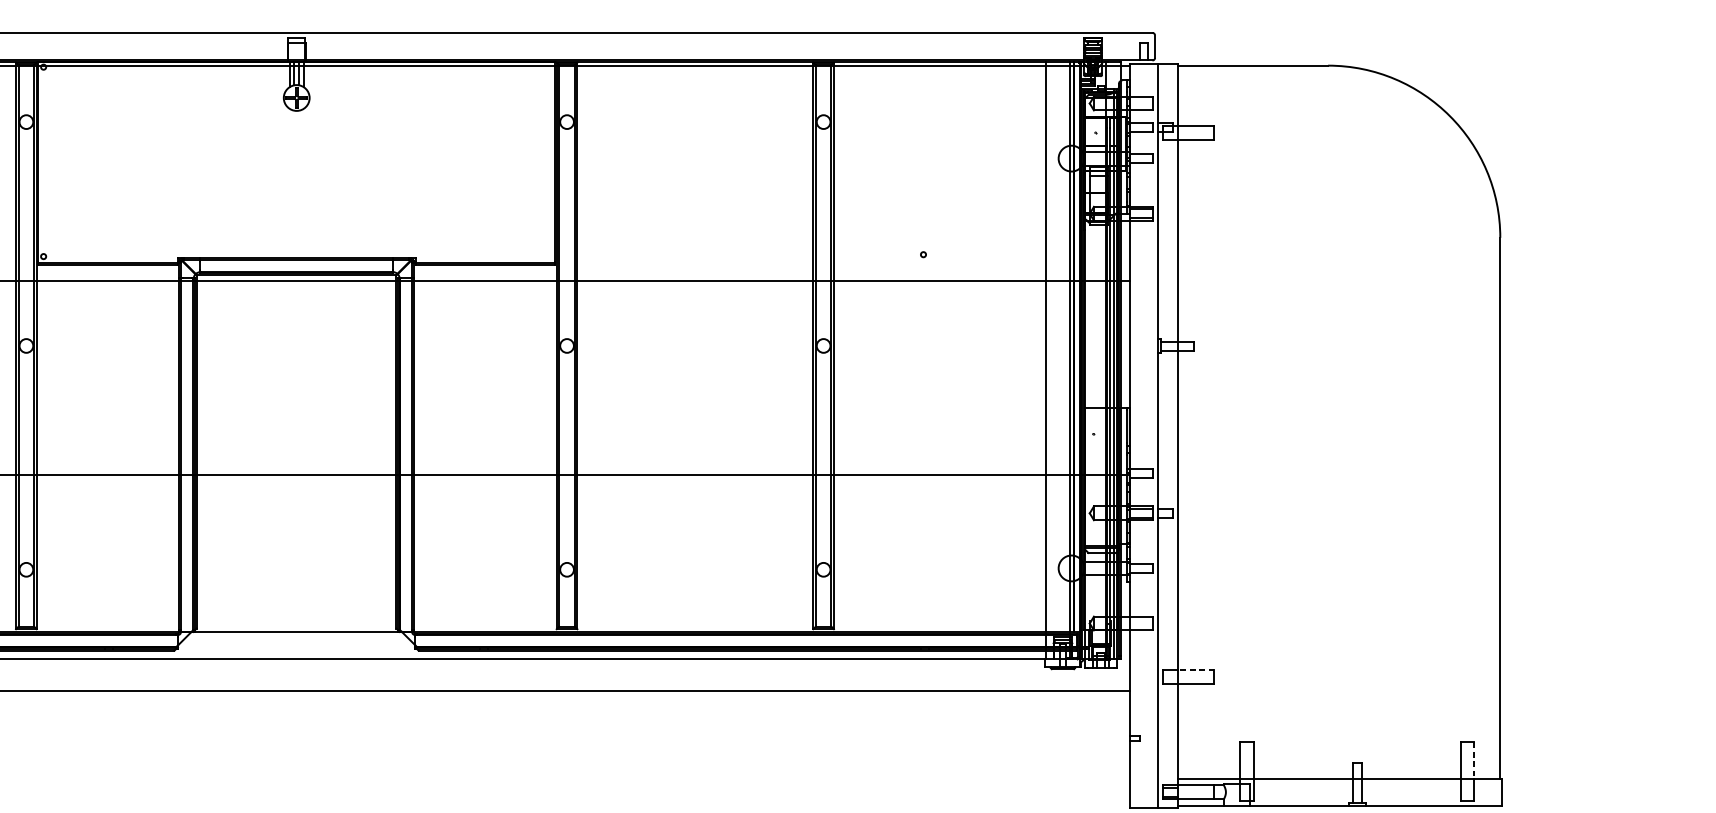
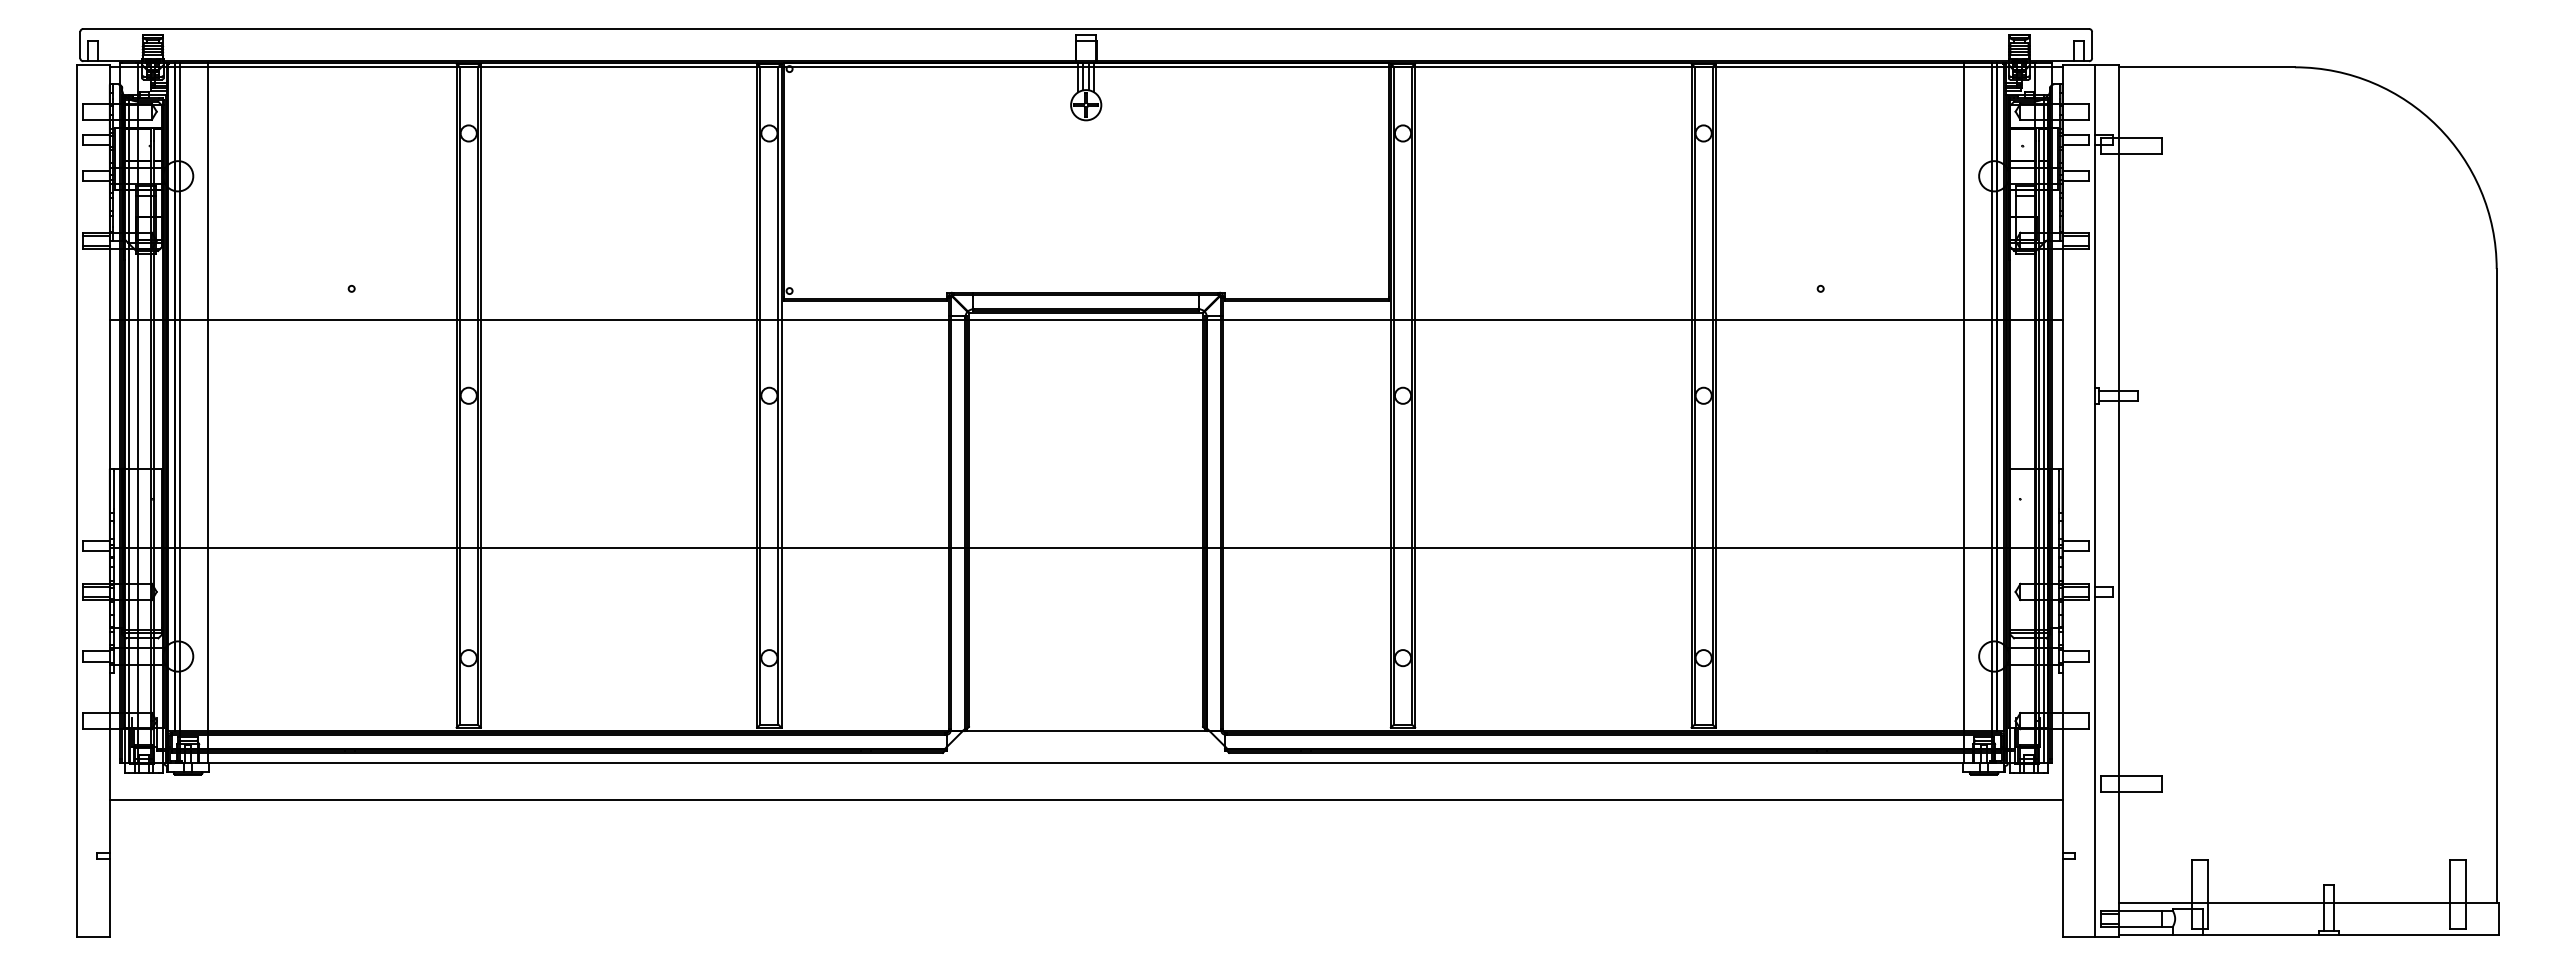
line: (1196, 669) -> (2140, 775), dashed -> solid
line: (1474, 761) -> (2466, 882), dashed -> solid

